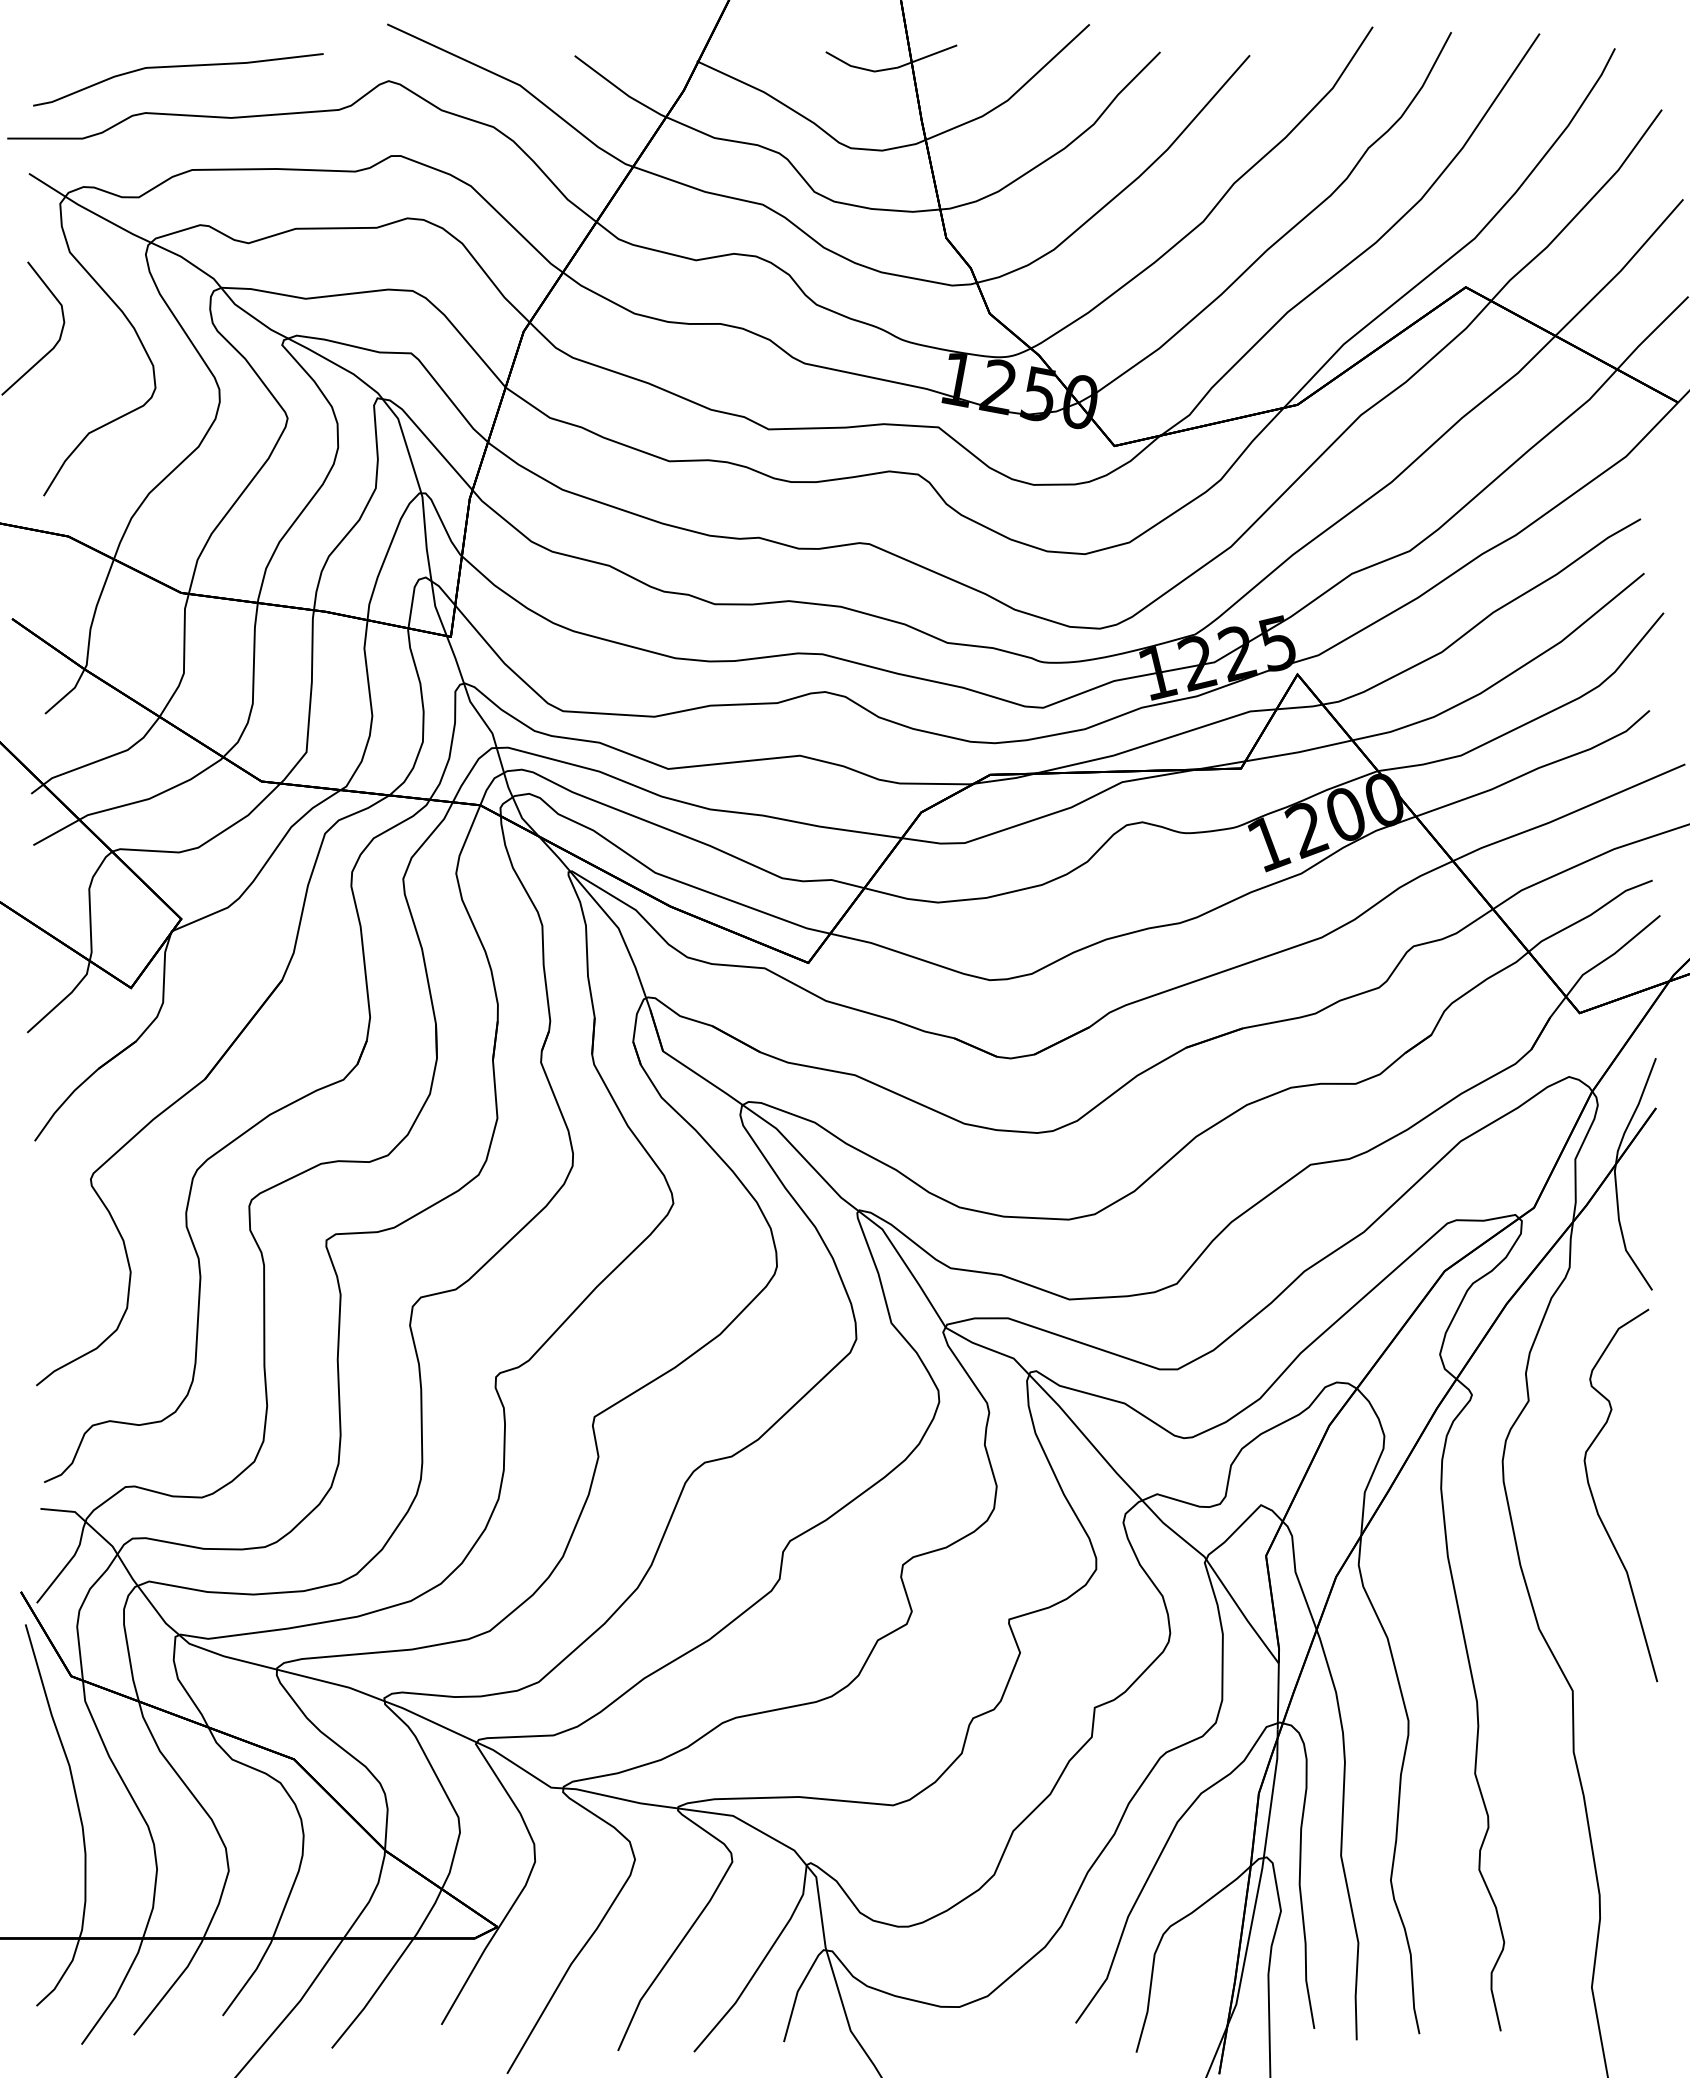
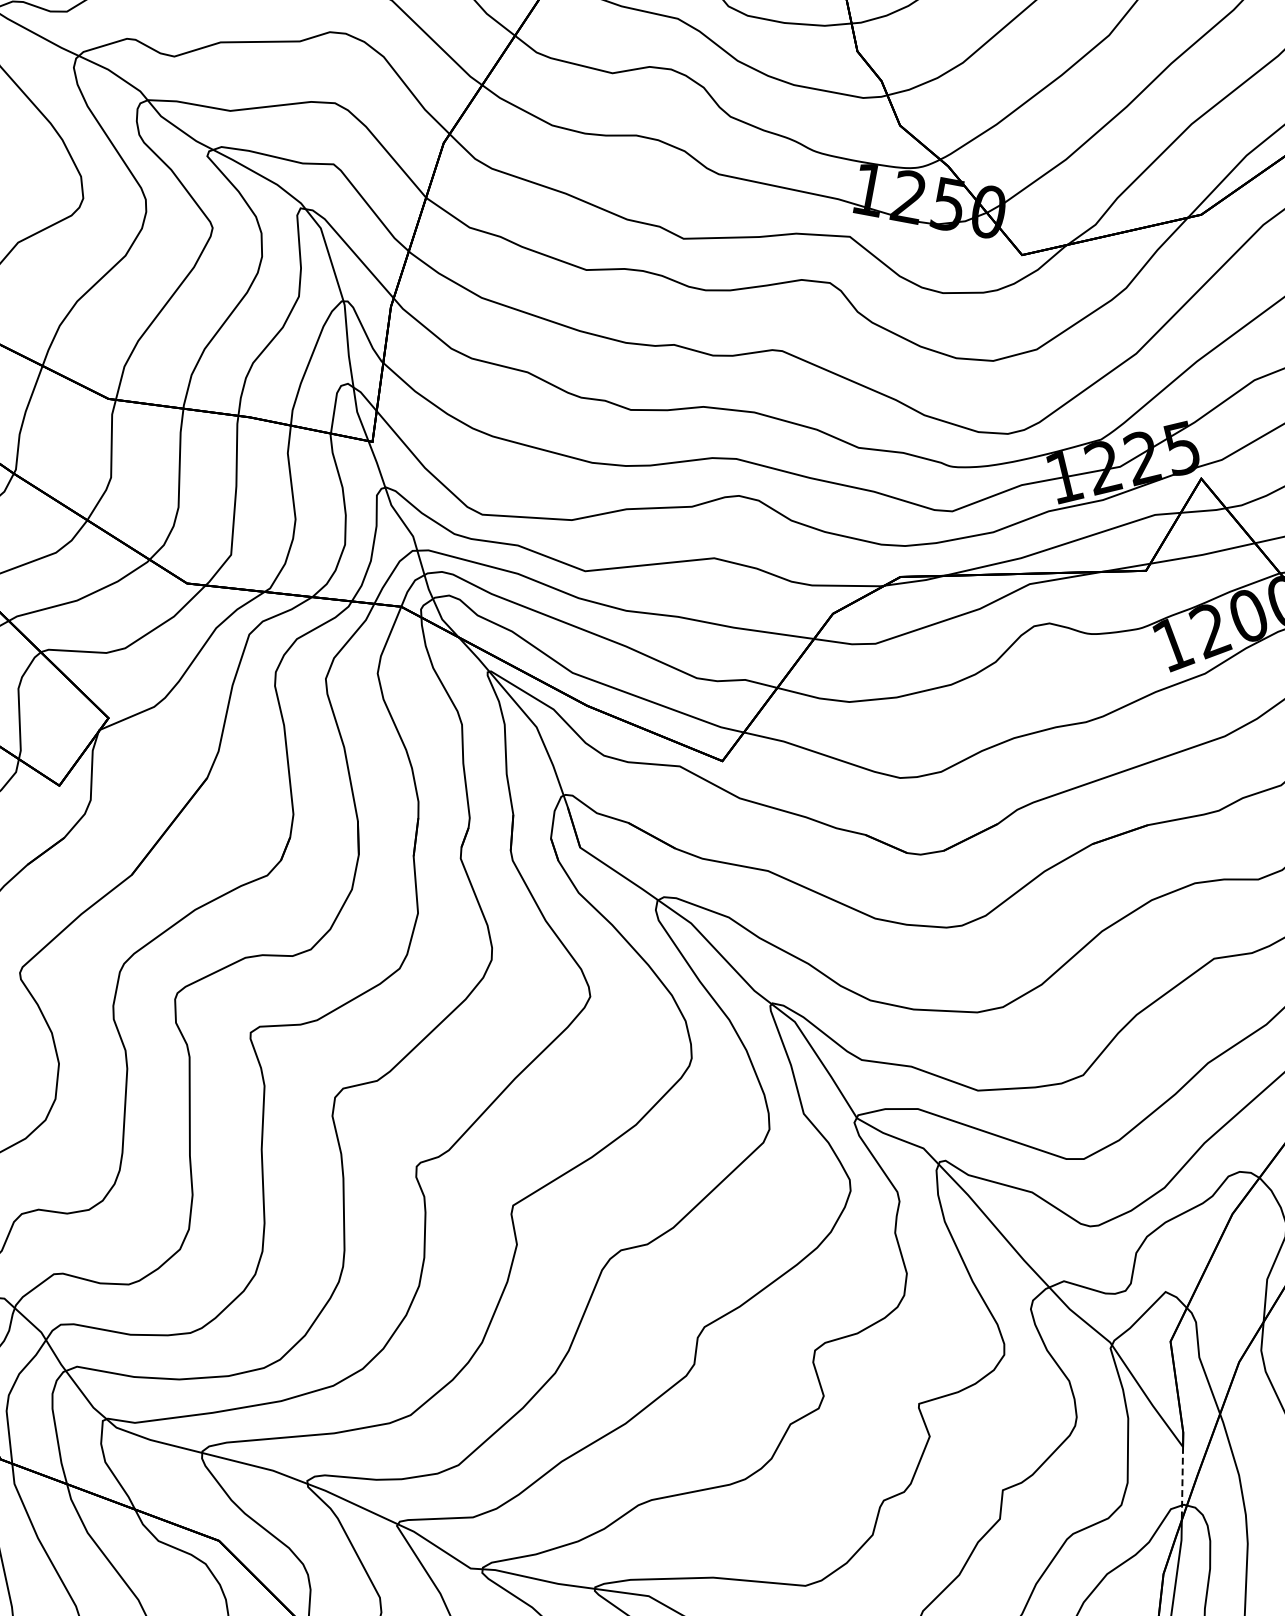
line: (1278, 1696) -> (1182, 1479), solid -> dashed

